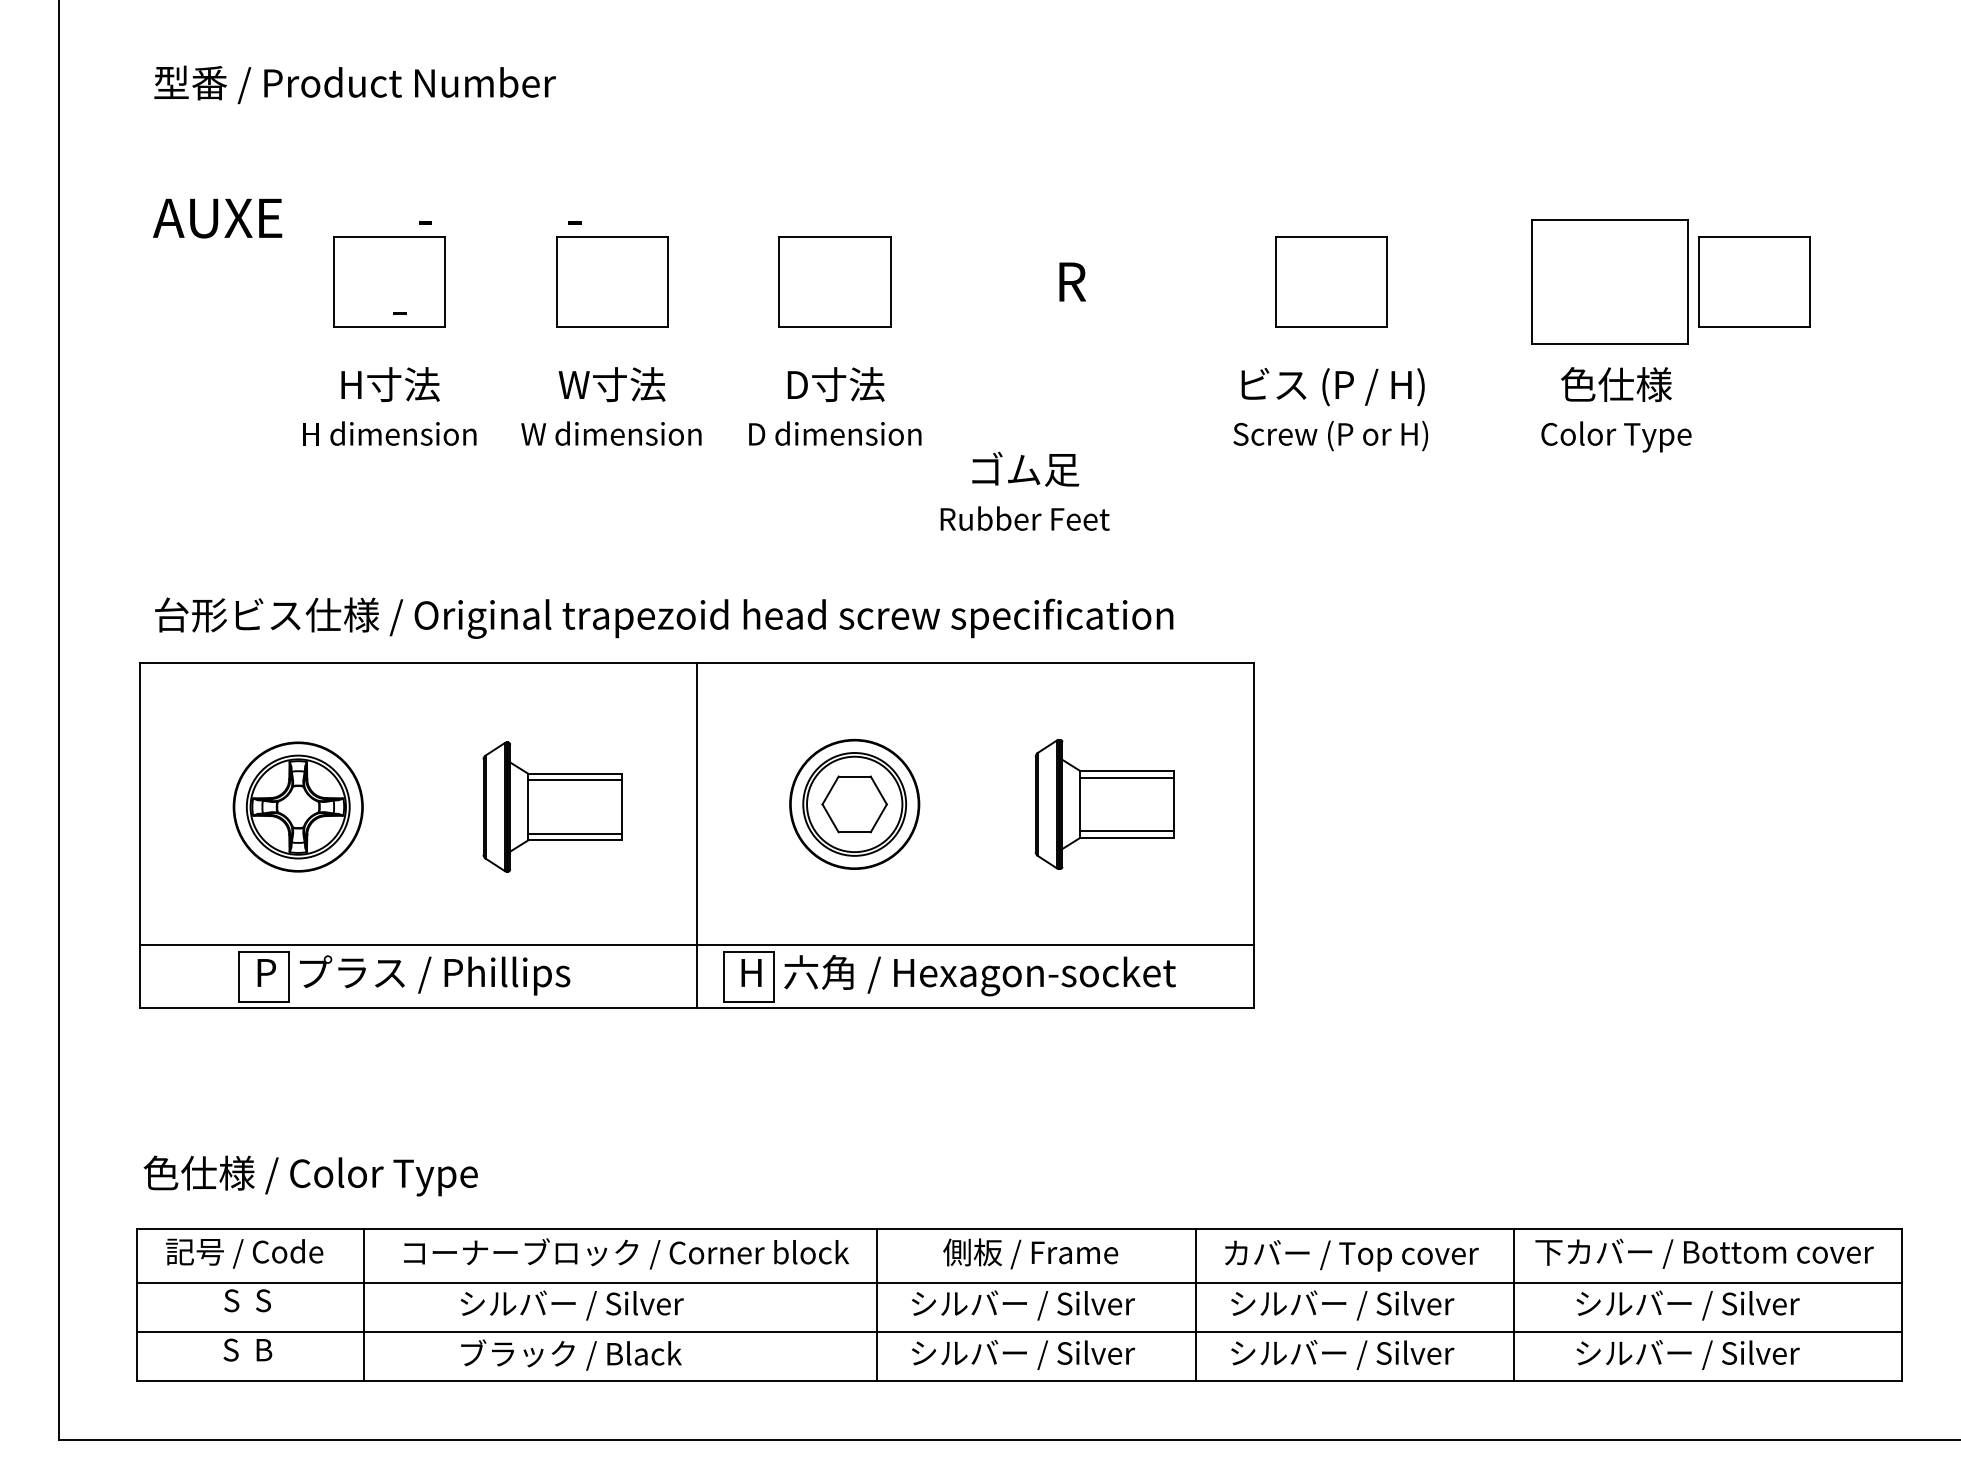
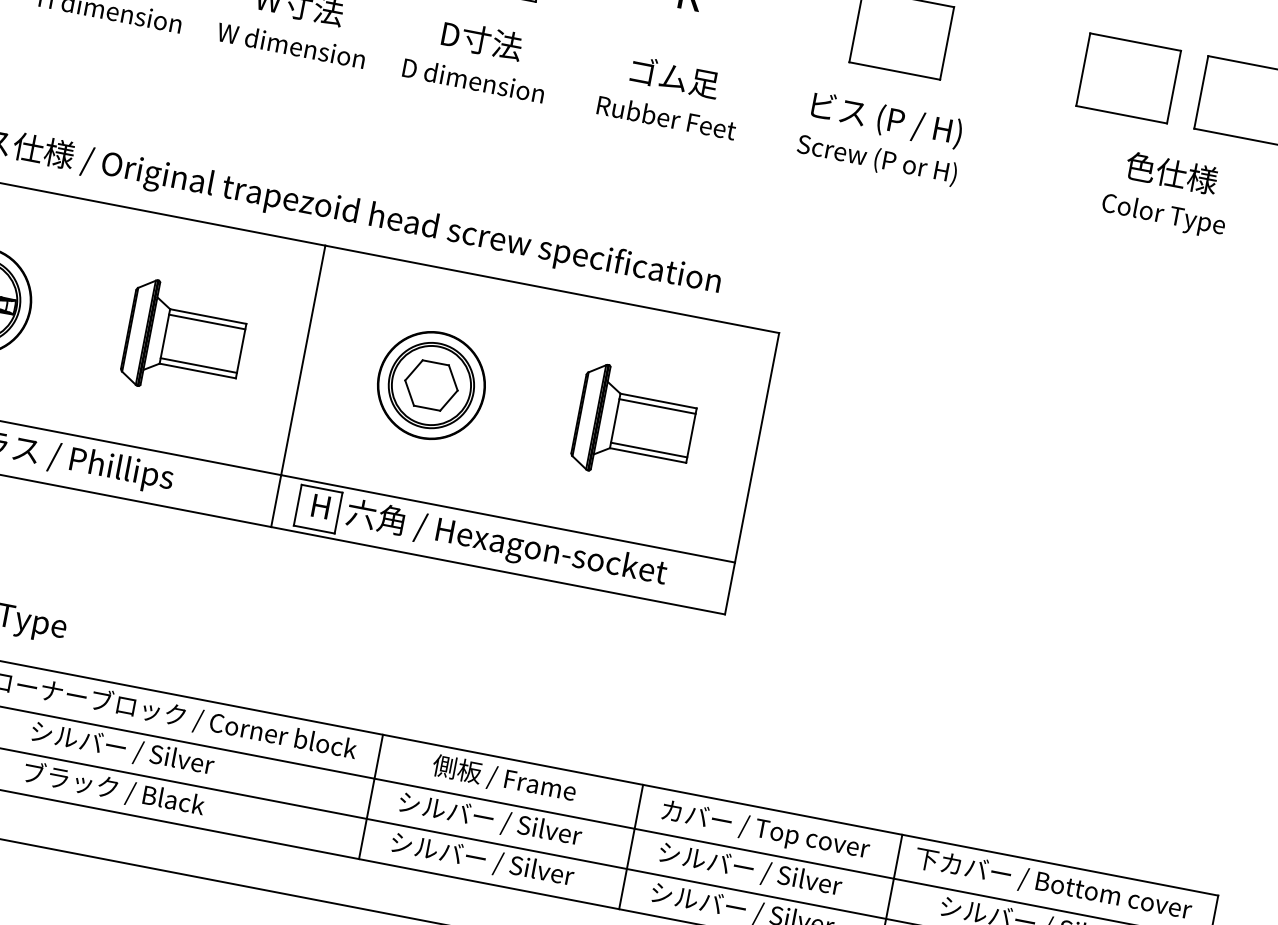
part: (1609, 281) -> (1128, 77), size x0.71
text: (1616, 409) -> (1167, 193), moved
text: (1024, 490) -> (670, 94), moved

